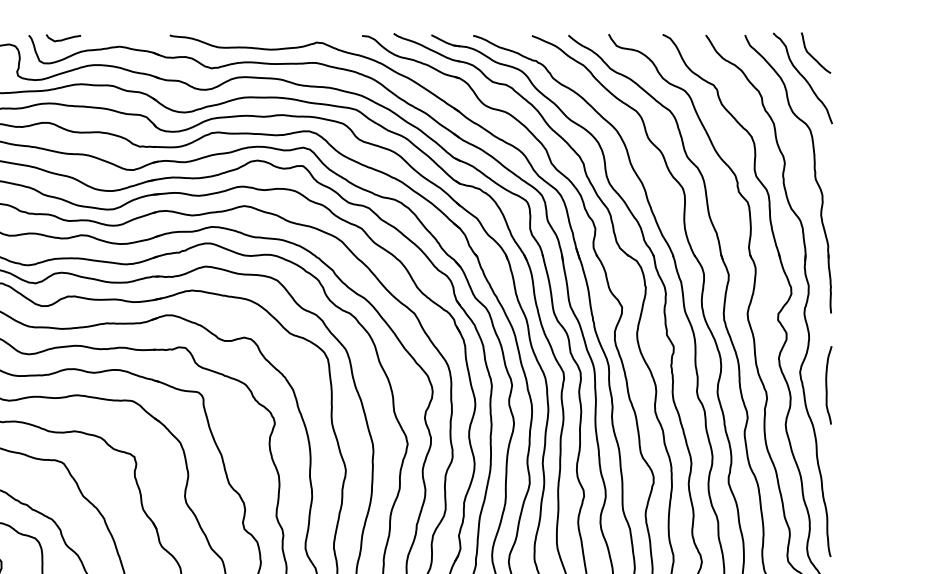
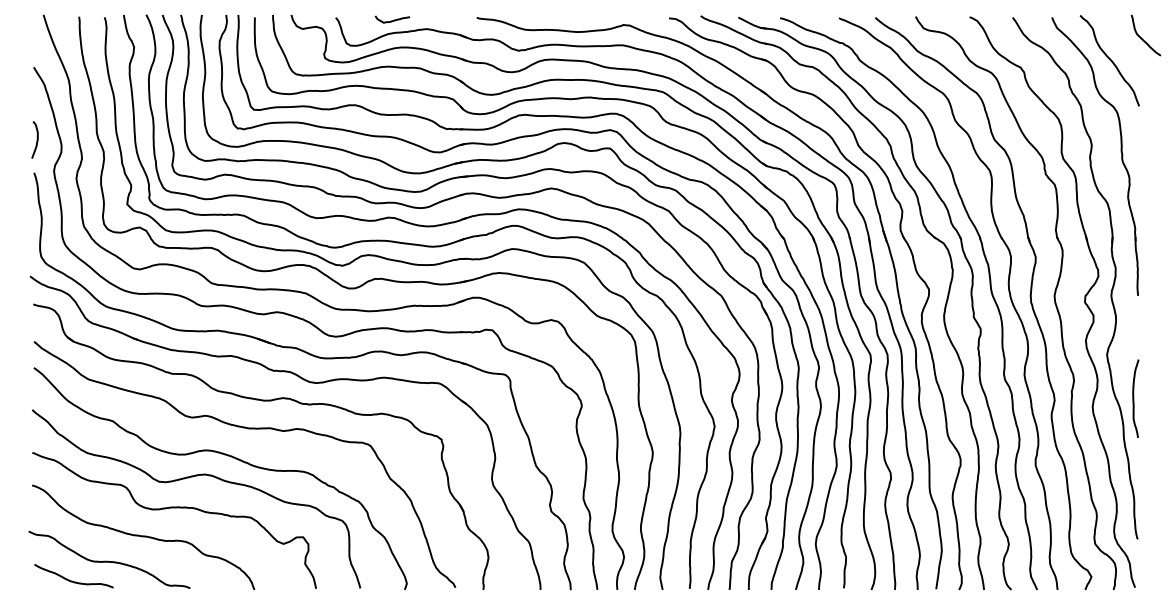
curve: (64, 38) -> (393, 19), moved
curve: (812, 56) -> (1142, 38), moved
curve: (827, 385) -> (1134, 398), moved

